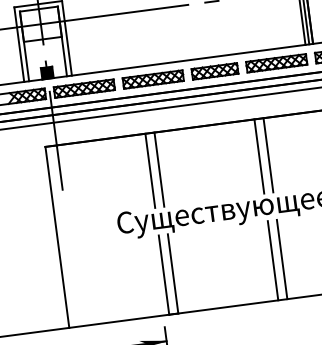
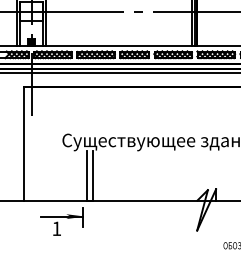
line: (268, 155) -> (160, 110), removed
line: (260, 156) -> (155, 110), removed
line: (159, 169) -> (92, 110), removed
line: (149, 170) -> (86, 110), removed
line: (281, 259) -> (160, 175), removed
line: (273, 260) -> (155, 175), removed

